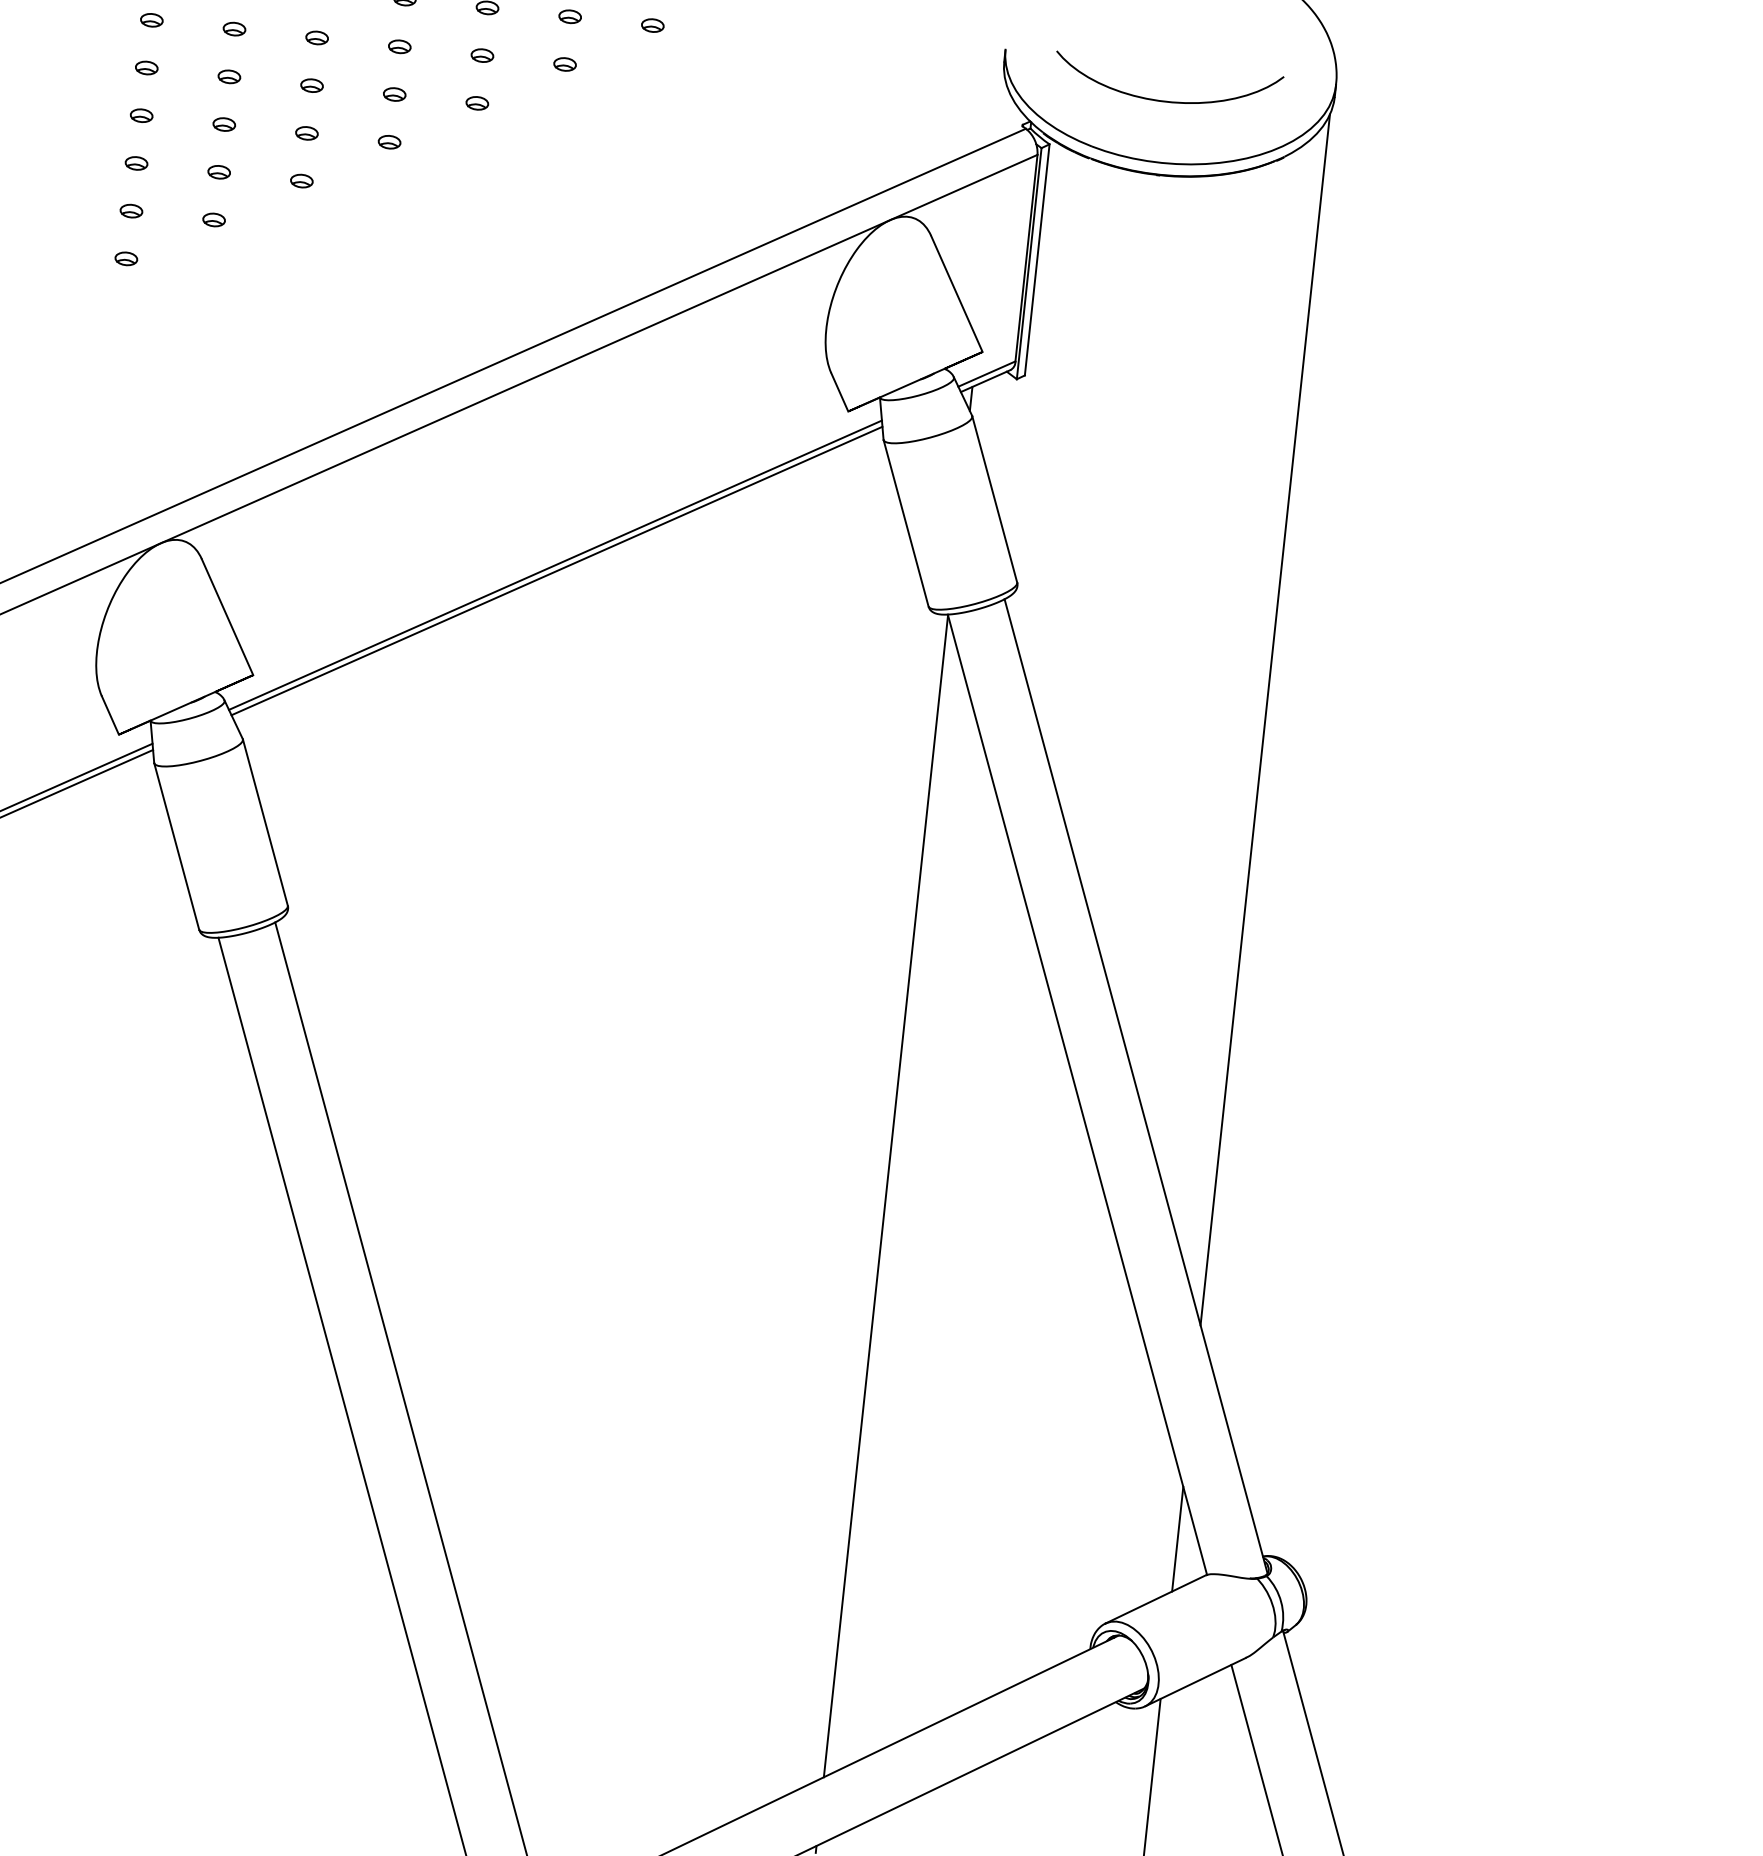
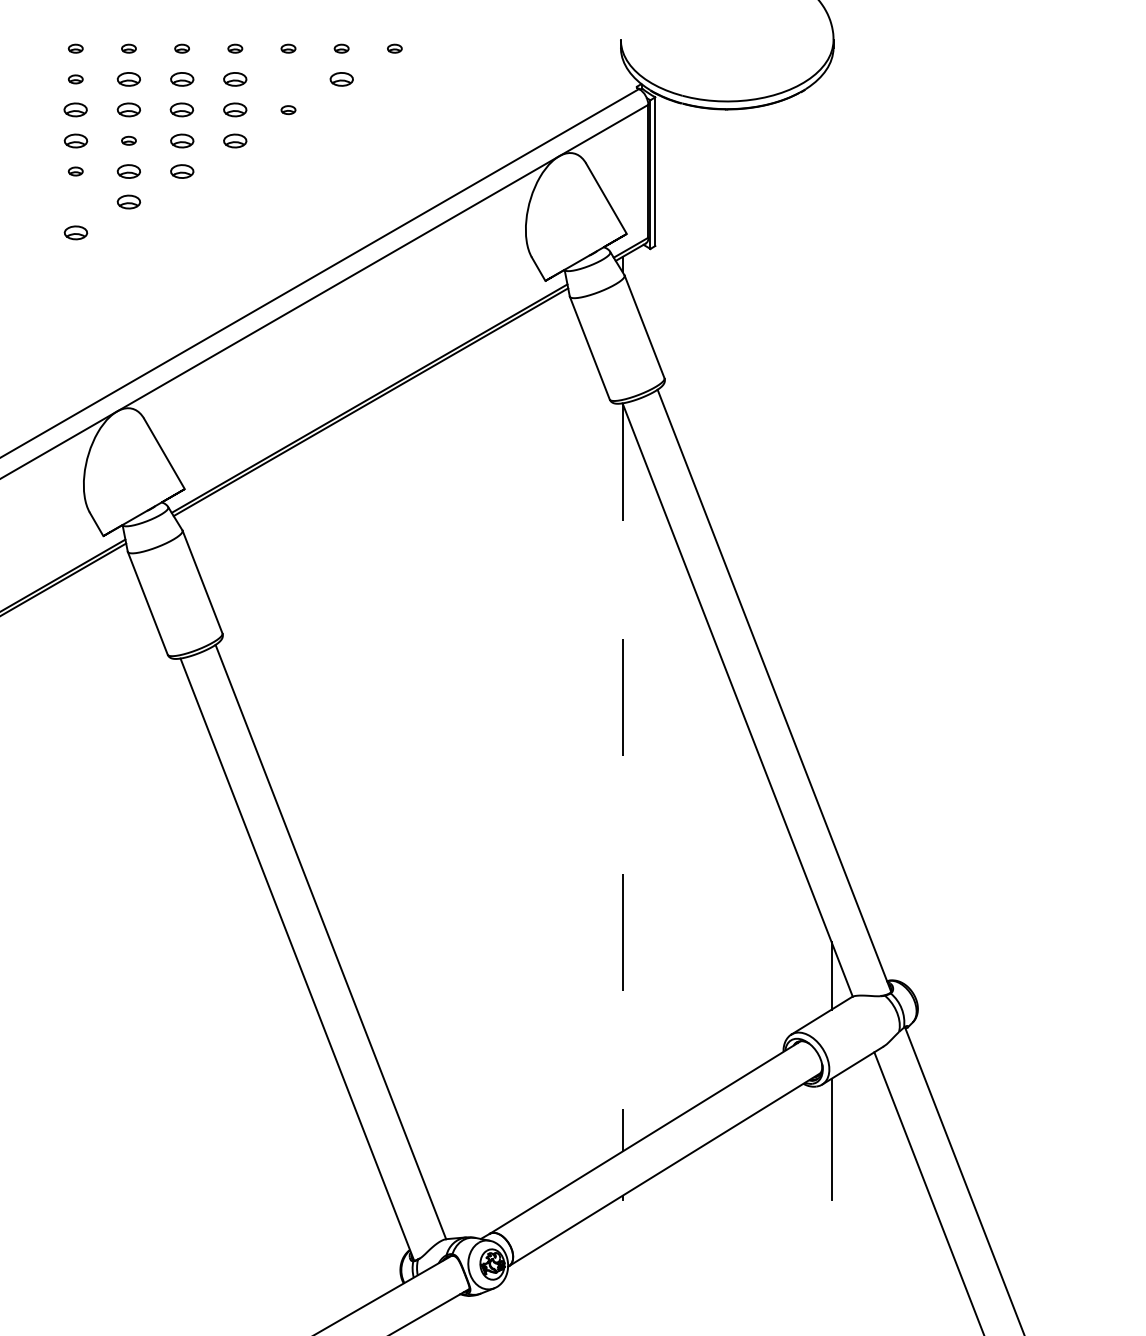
part: (233, 29) -> (128, 79), size x1.6
part: (316, 37) -> (181, 79), size x1.6
part: (400, 46) -> (235, 79), size x1.6
part: (482, 55) -> (288, 79), removed
part: (564, 64) -> (341, 79), size x1.6
part: (146, 68) -> (75, 110), size x1.6
part: (228, 77) -> (128, 110), size x1.6
part: (312, 86) -> (182, 110), size x1.6
part: (394, 95) -> (235, 110), size x1.6
curve: (1166, 100) -> (726, 61), removed
part: (141, 115) -> (75, 140), size x1.6
part: (306, 132) -> (181, 140), size x1.6
part: (389, 141) -> (235, 140), size x1.6
part: (218, 172) -> (128, 171), size x1.6
part: (300, 180) -> (181, 171), size x1.6
part: (130, 211) -> (75, 202), removed
part: (213, 220) -> (128, 202), size x1.6
part: (125, 258) -> (75, 232), size x1.6
line: (1265, 719) -> (831, 448), removed
line: (885, 1196) -> (622, 777), solid -> dashed

